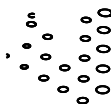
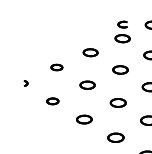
part: (31, 19) -> (122, 31), moved
part: (65, 47) -> (119, 69), added

